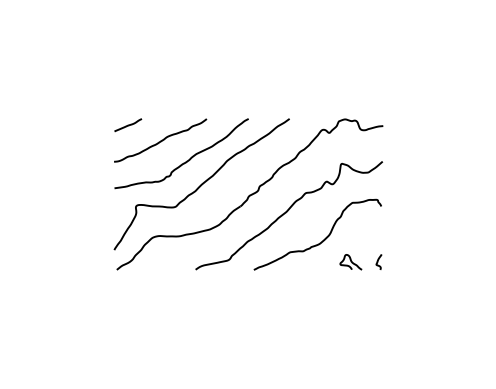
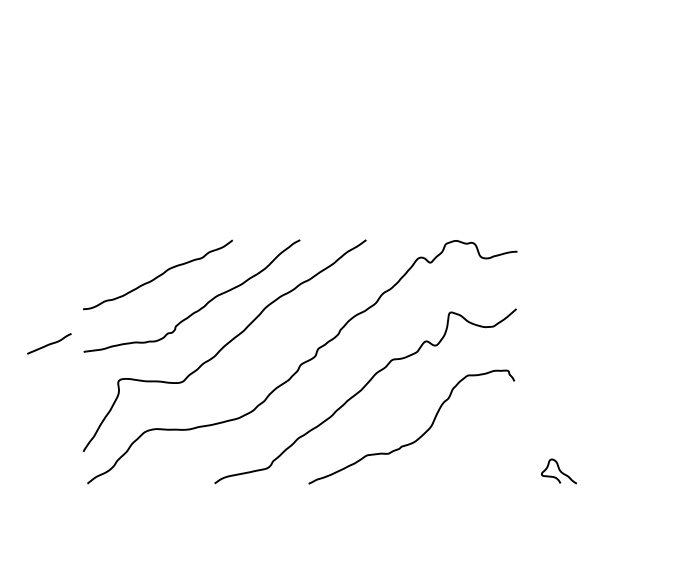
line: (128, 125) -> (49, 344), moved
curve: (350, 261) -> (558, 470), moved
curve: (378, 261) -> (509, 470), removed

